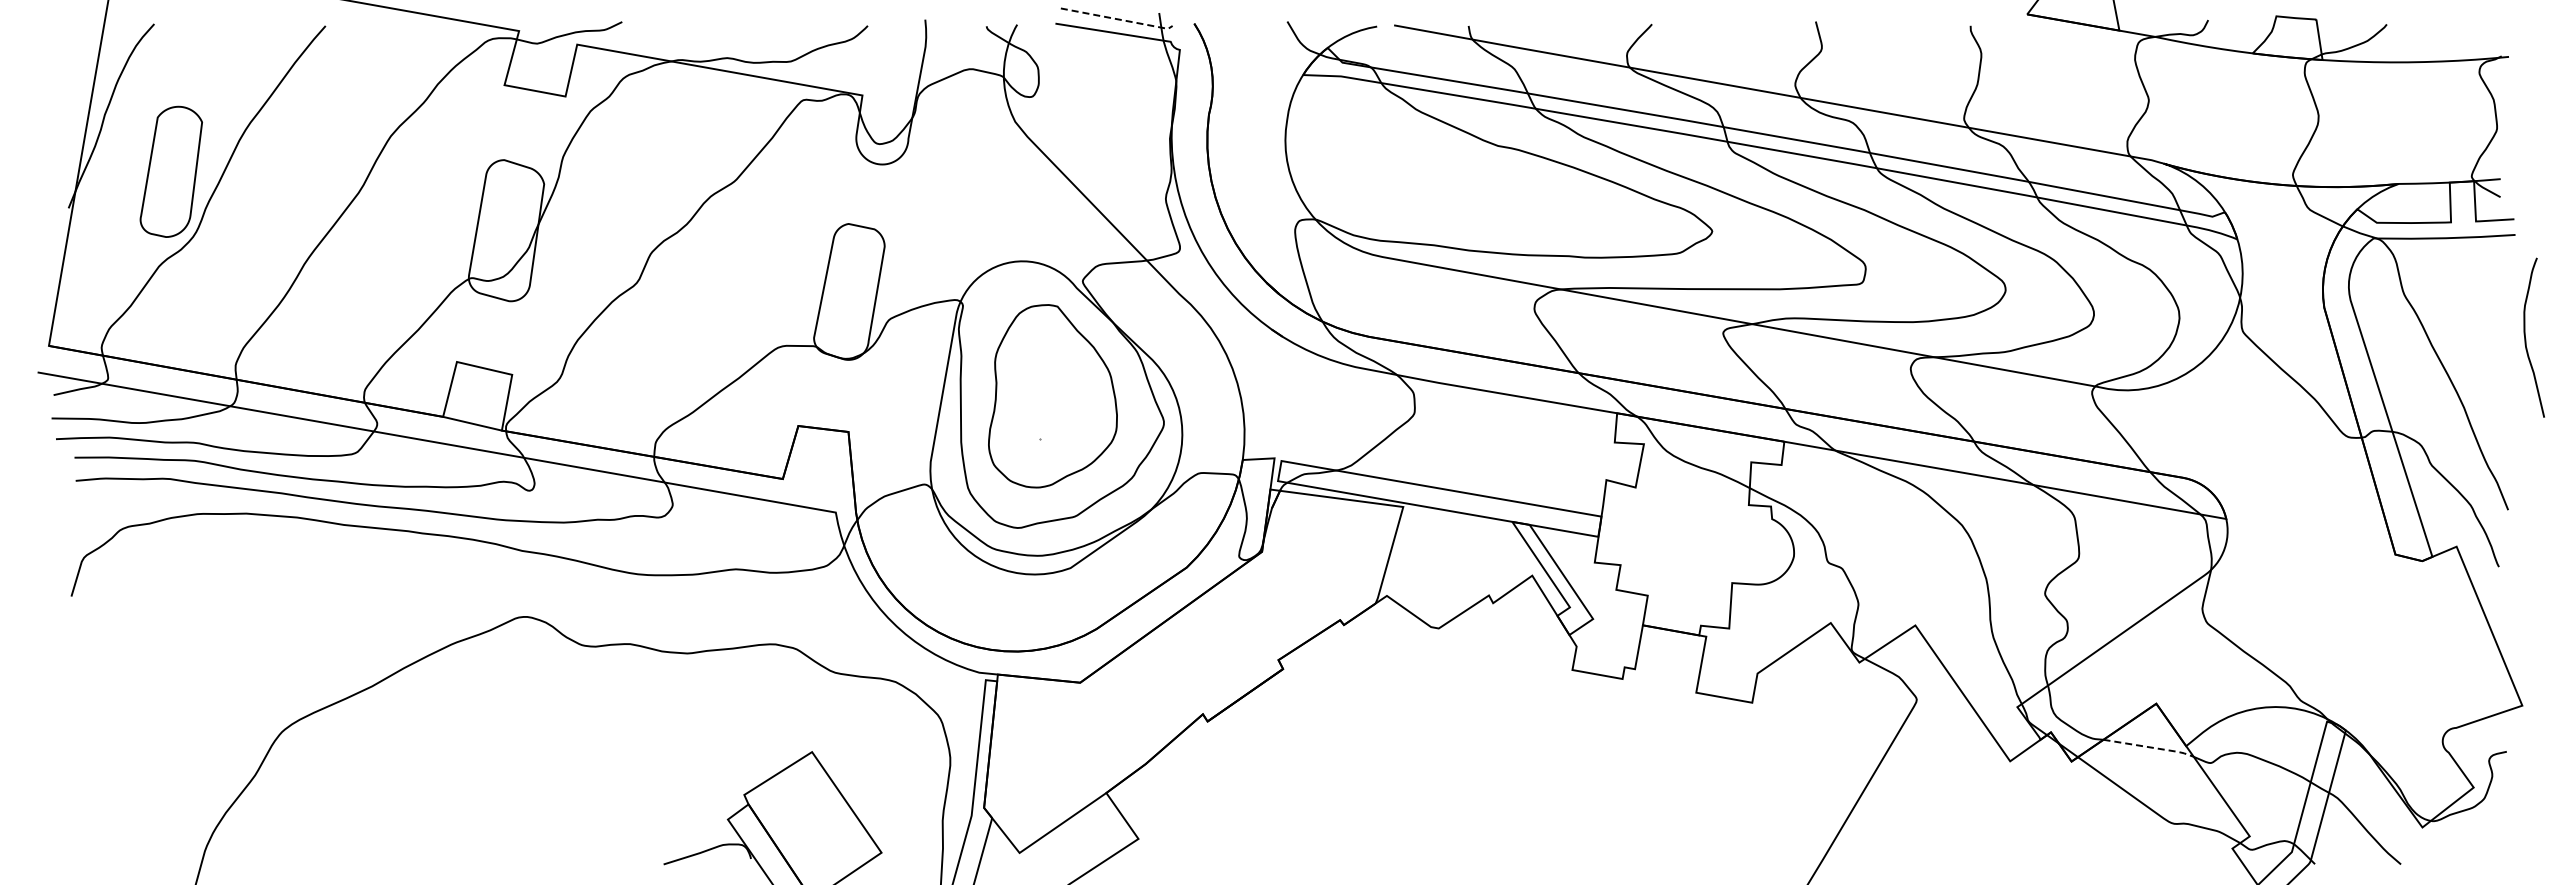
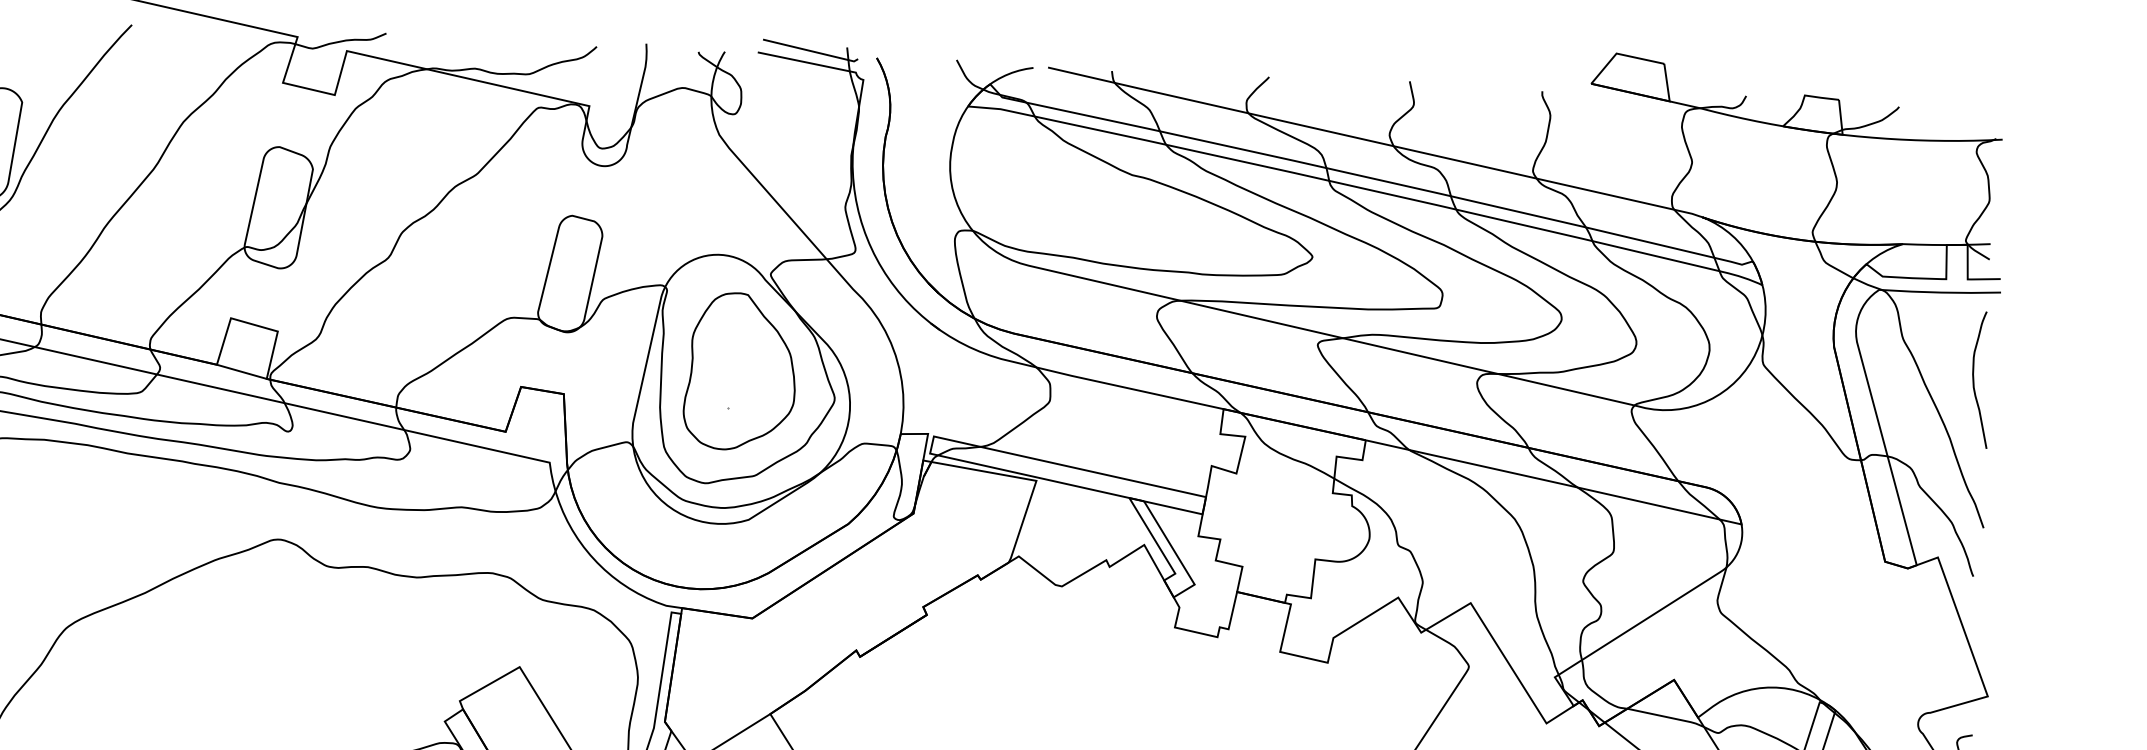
line: (1118, 19) -> (812, 51), dashed -> solid
curve: (2526, 338) -> (1974, 380), moved
line: (2150, 747) -> (1667, 717), dashed -> solid

